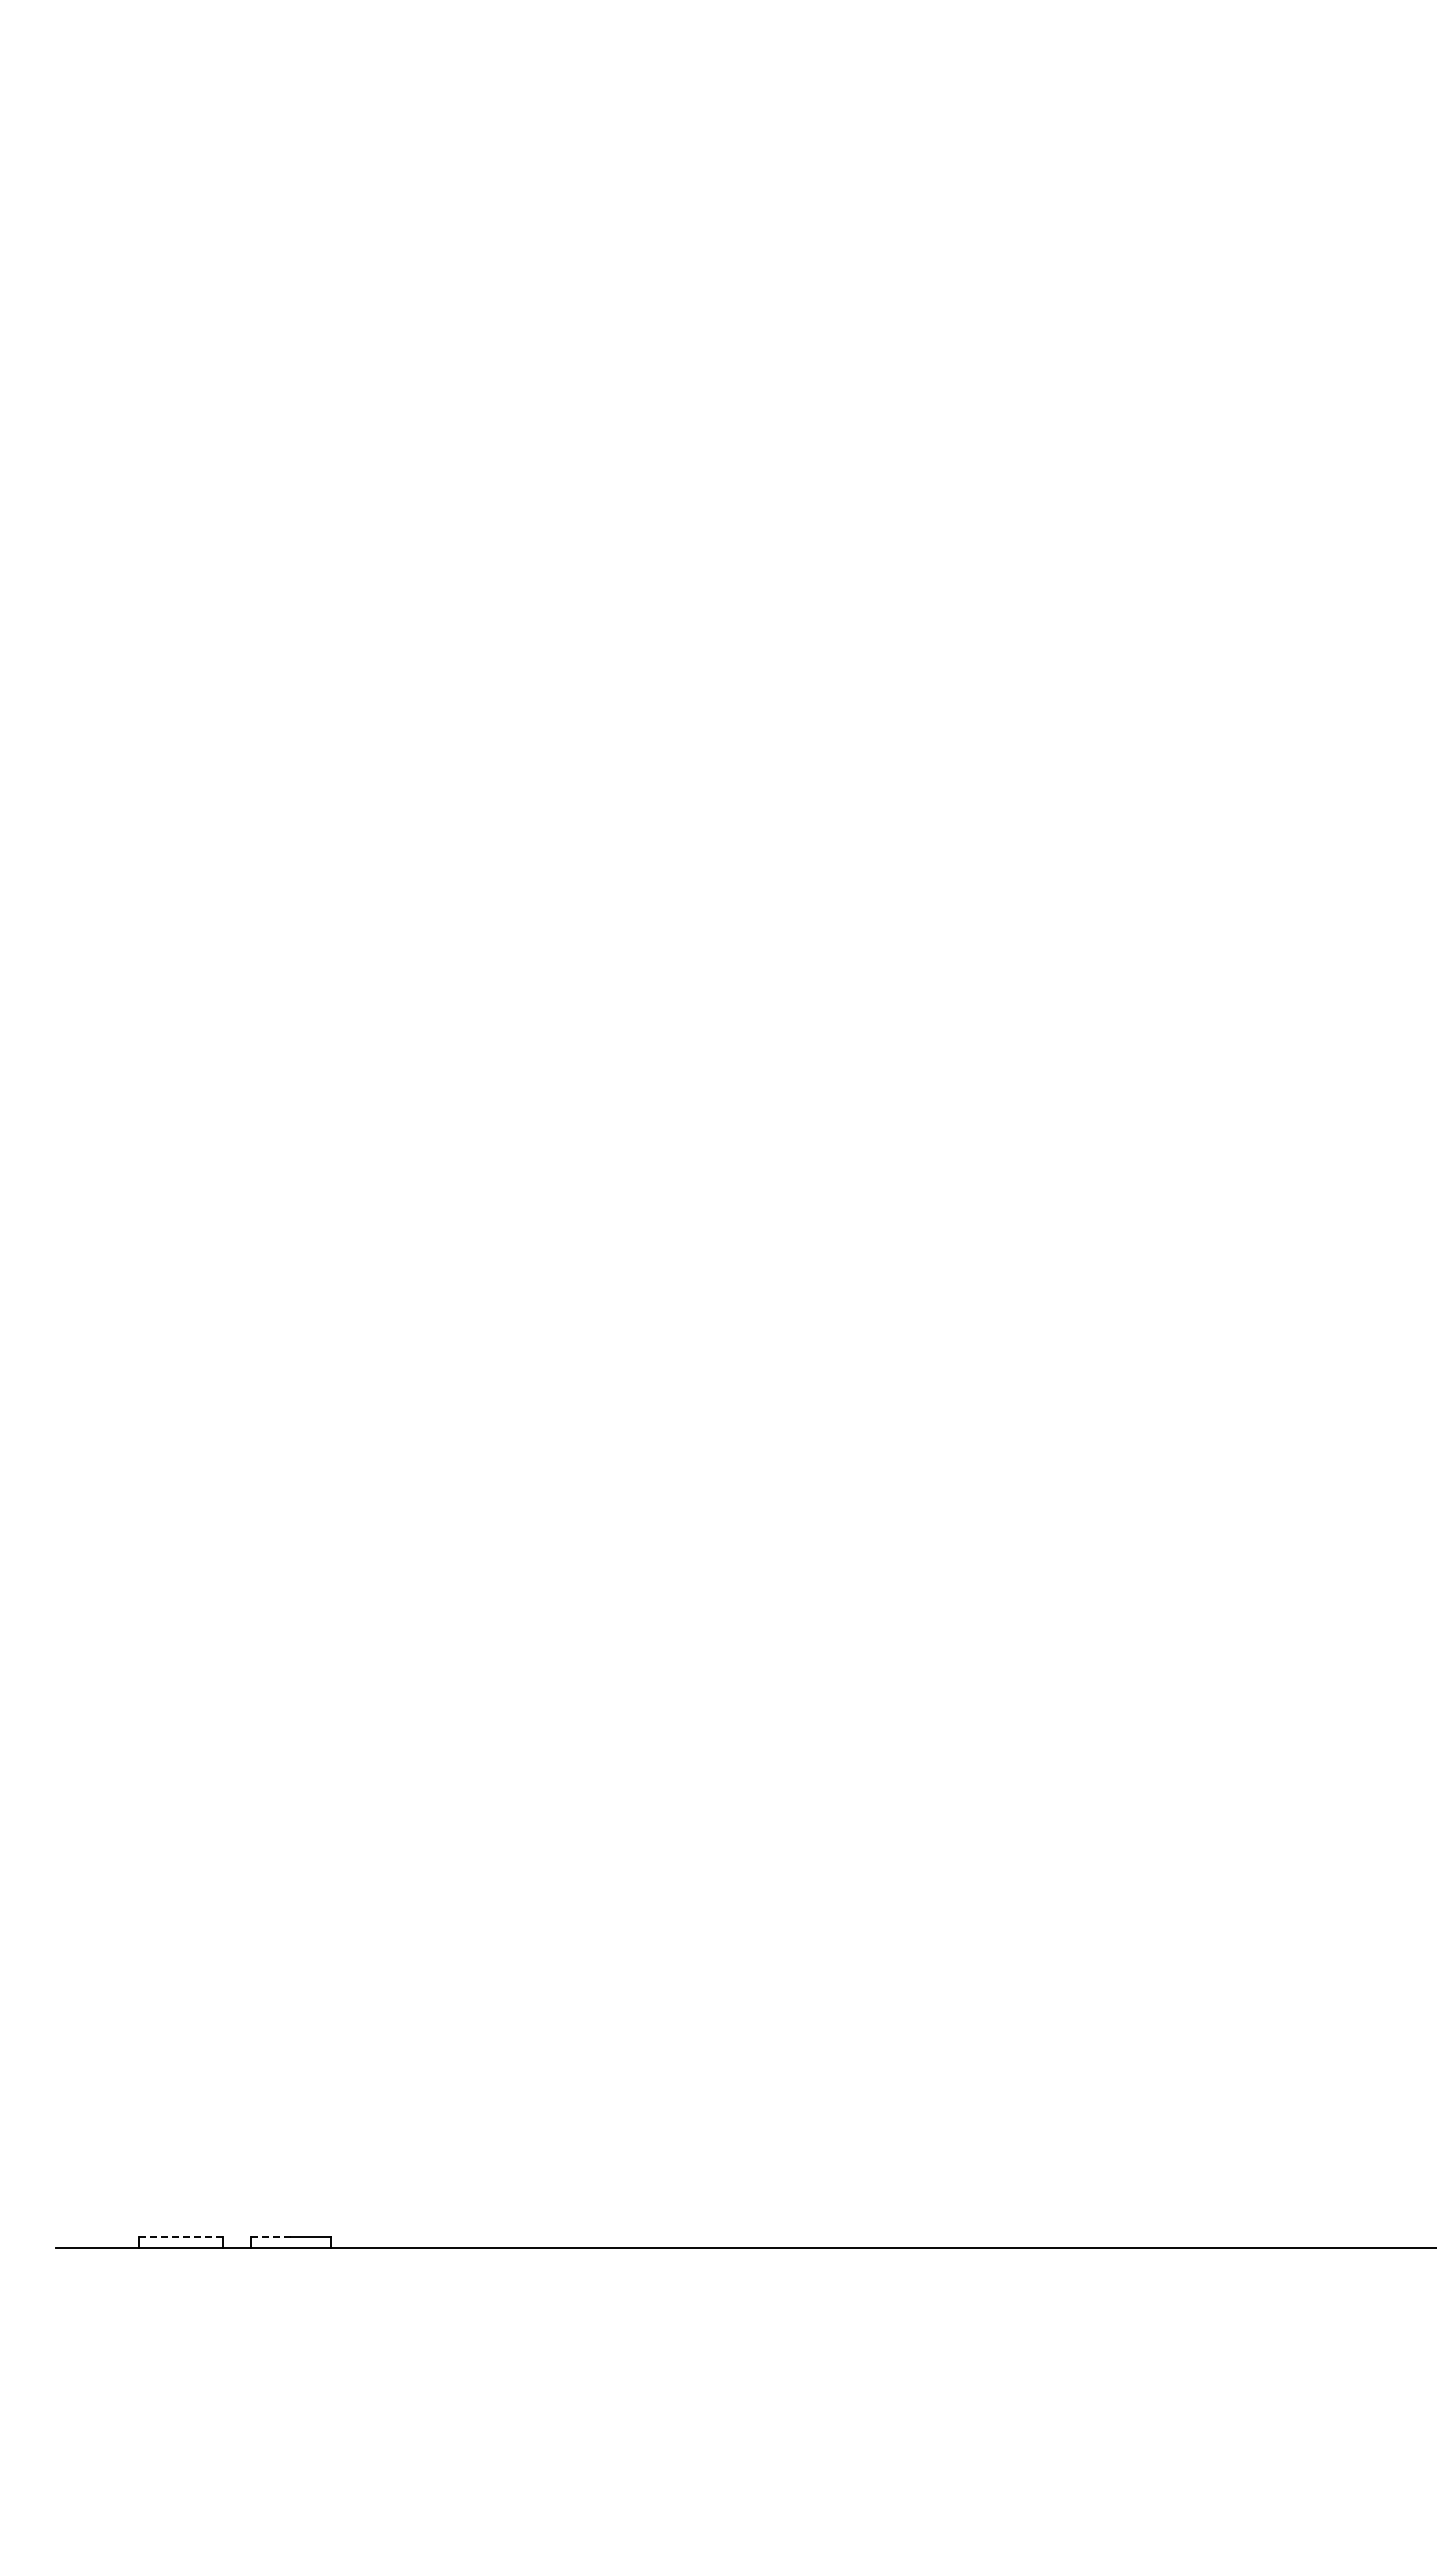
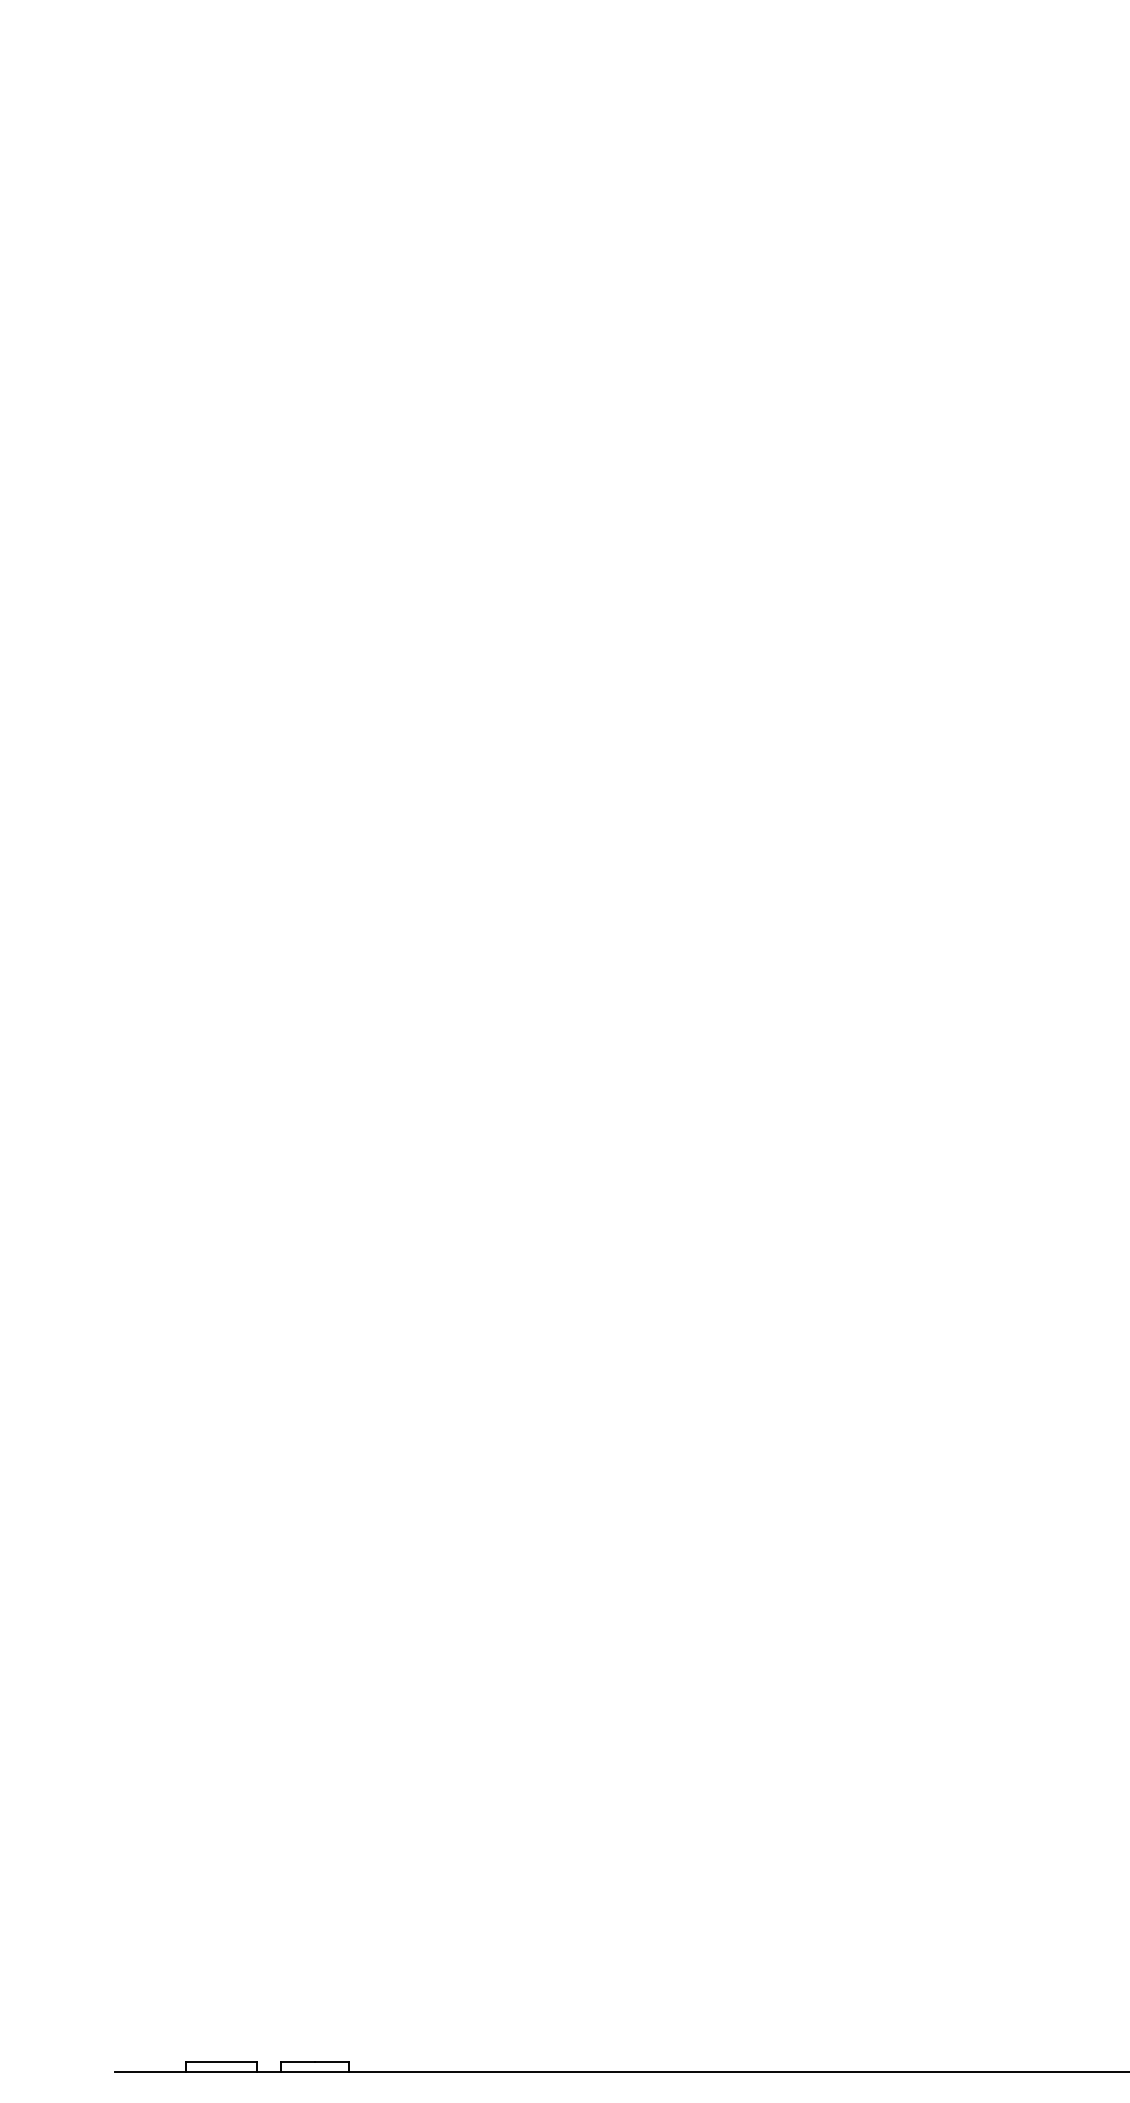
line: (180, 2237) -> (220, 2062), dashed -> solid
line: (270, 2237) -> (297, 2062), dashed -> solid

